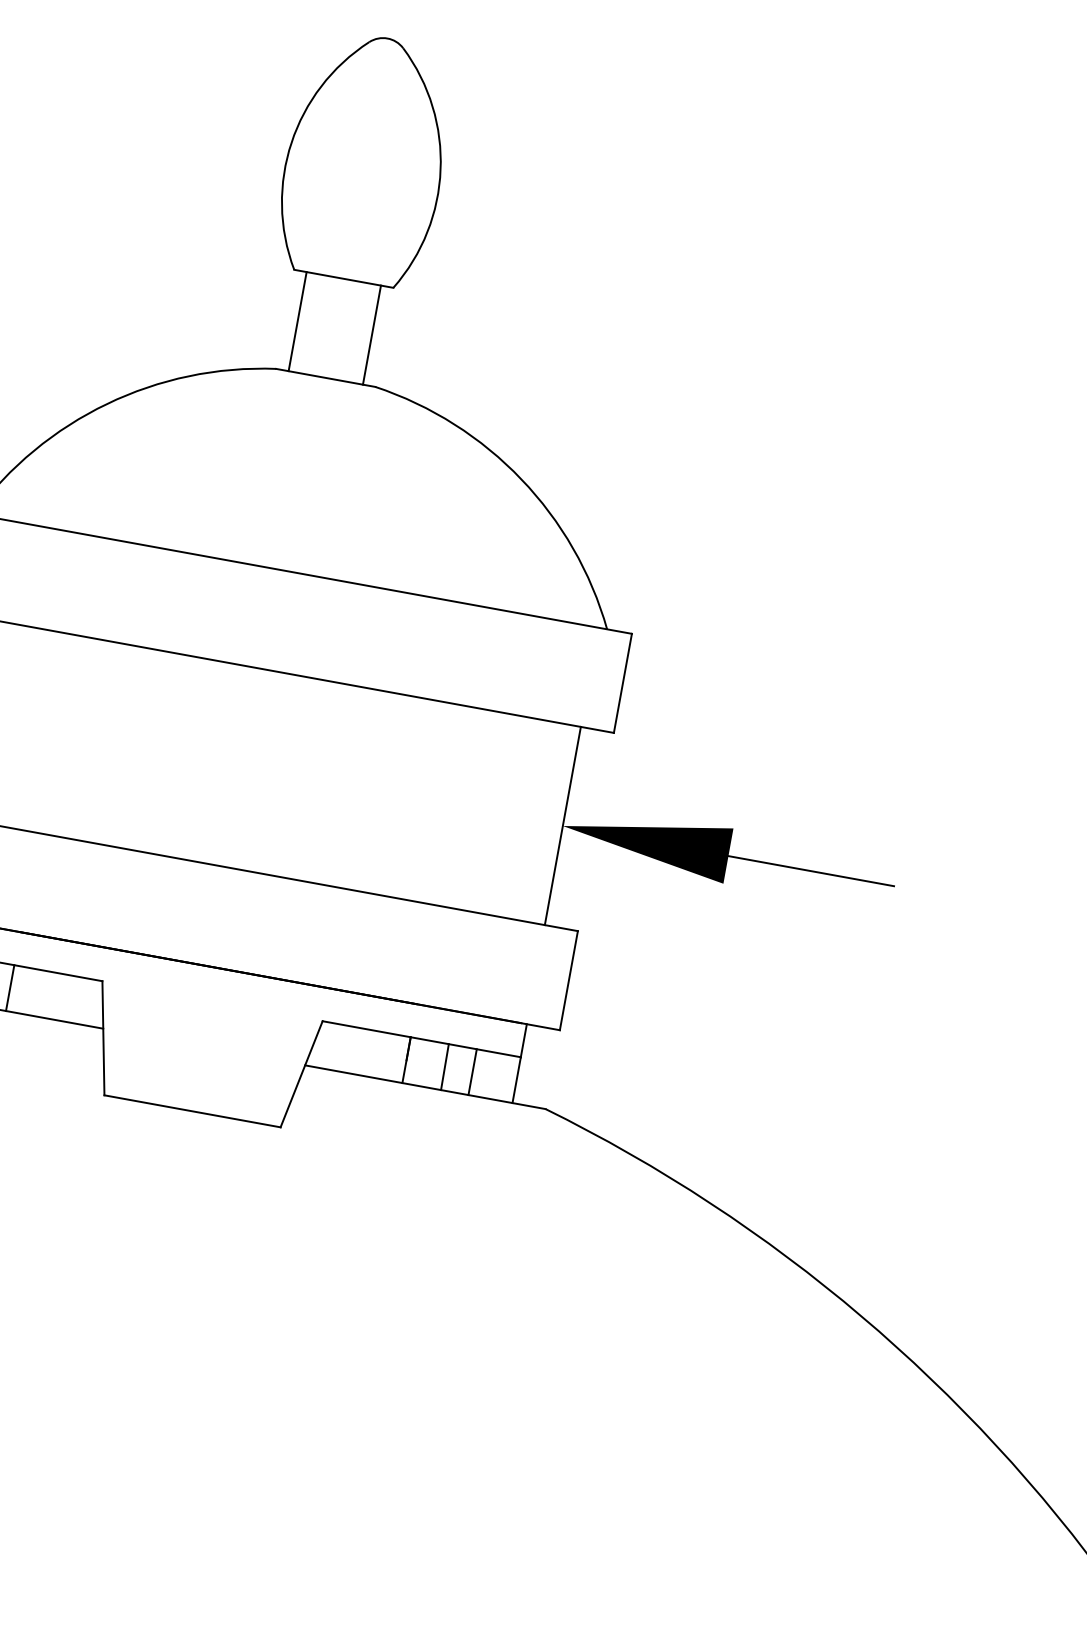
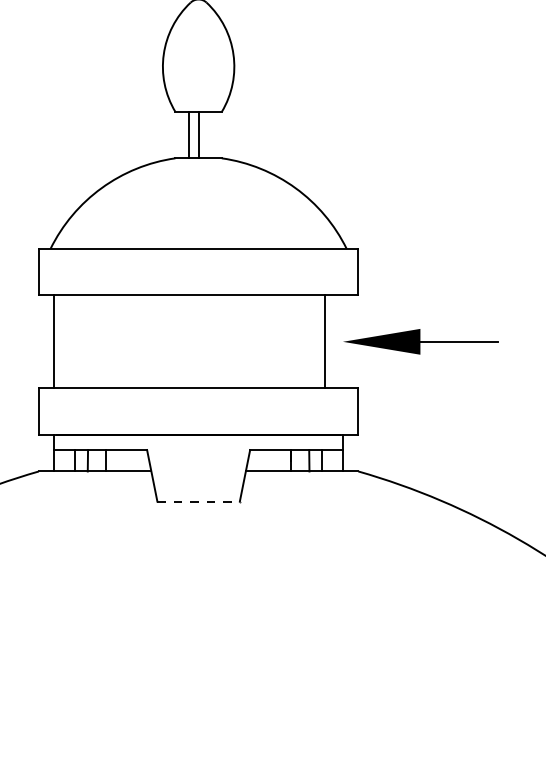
line: (298, 320) -> (199, 134), moved
line: (373, 333) -> (189, 134), moved
line: (562, 825) -> (324, 341), moved
line: (194, 1111) -> (199, 501), solid -> dashed

